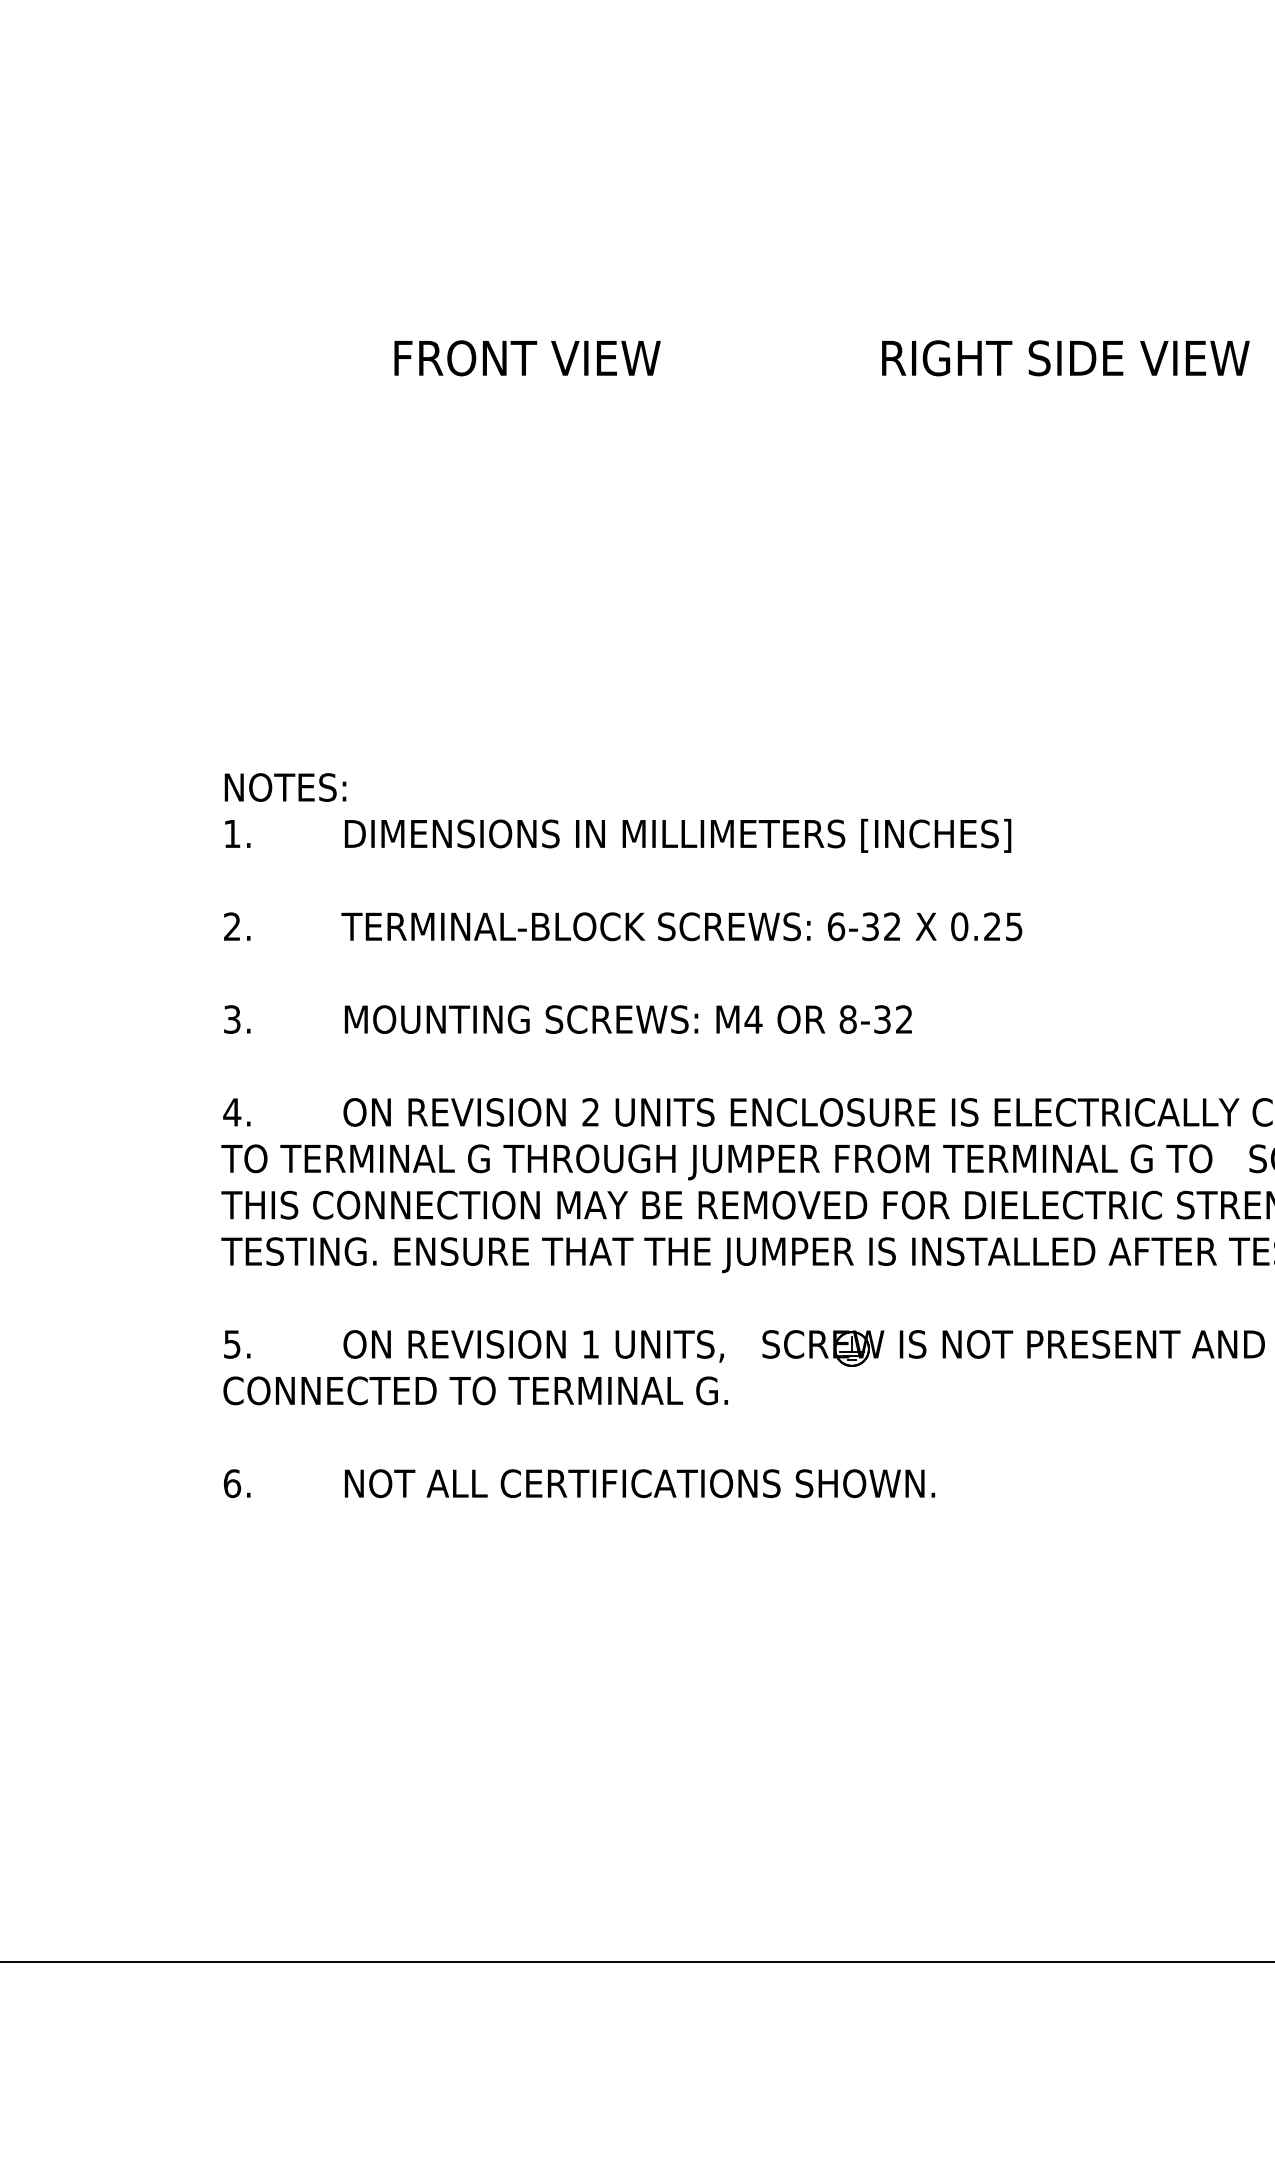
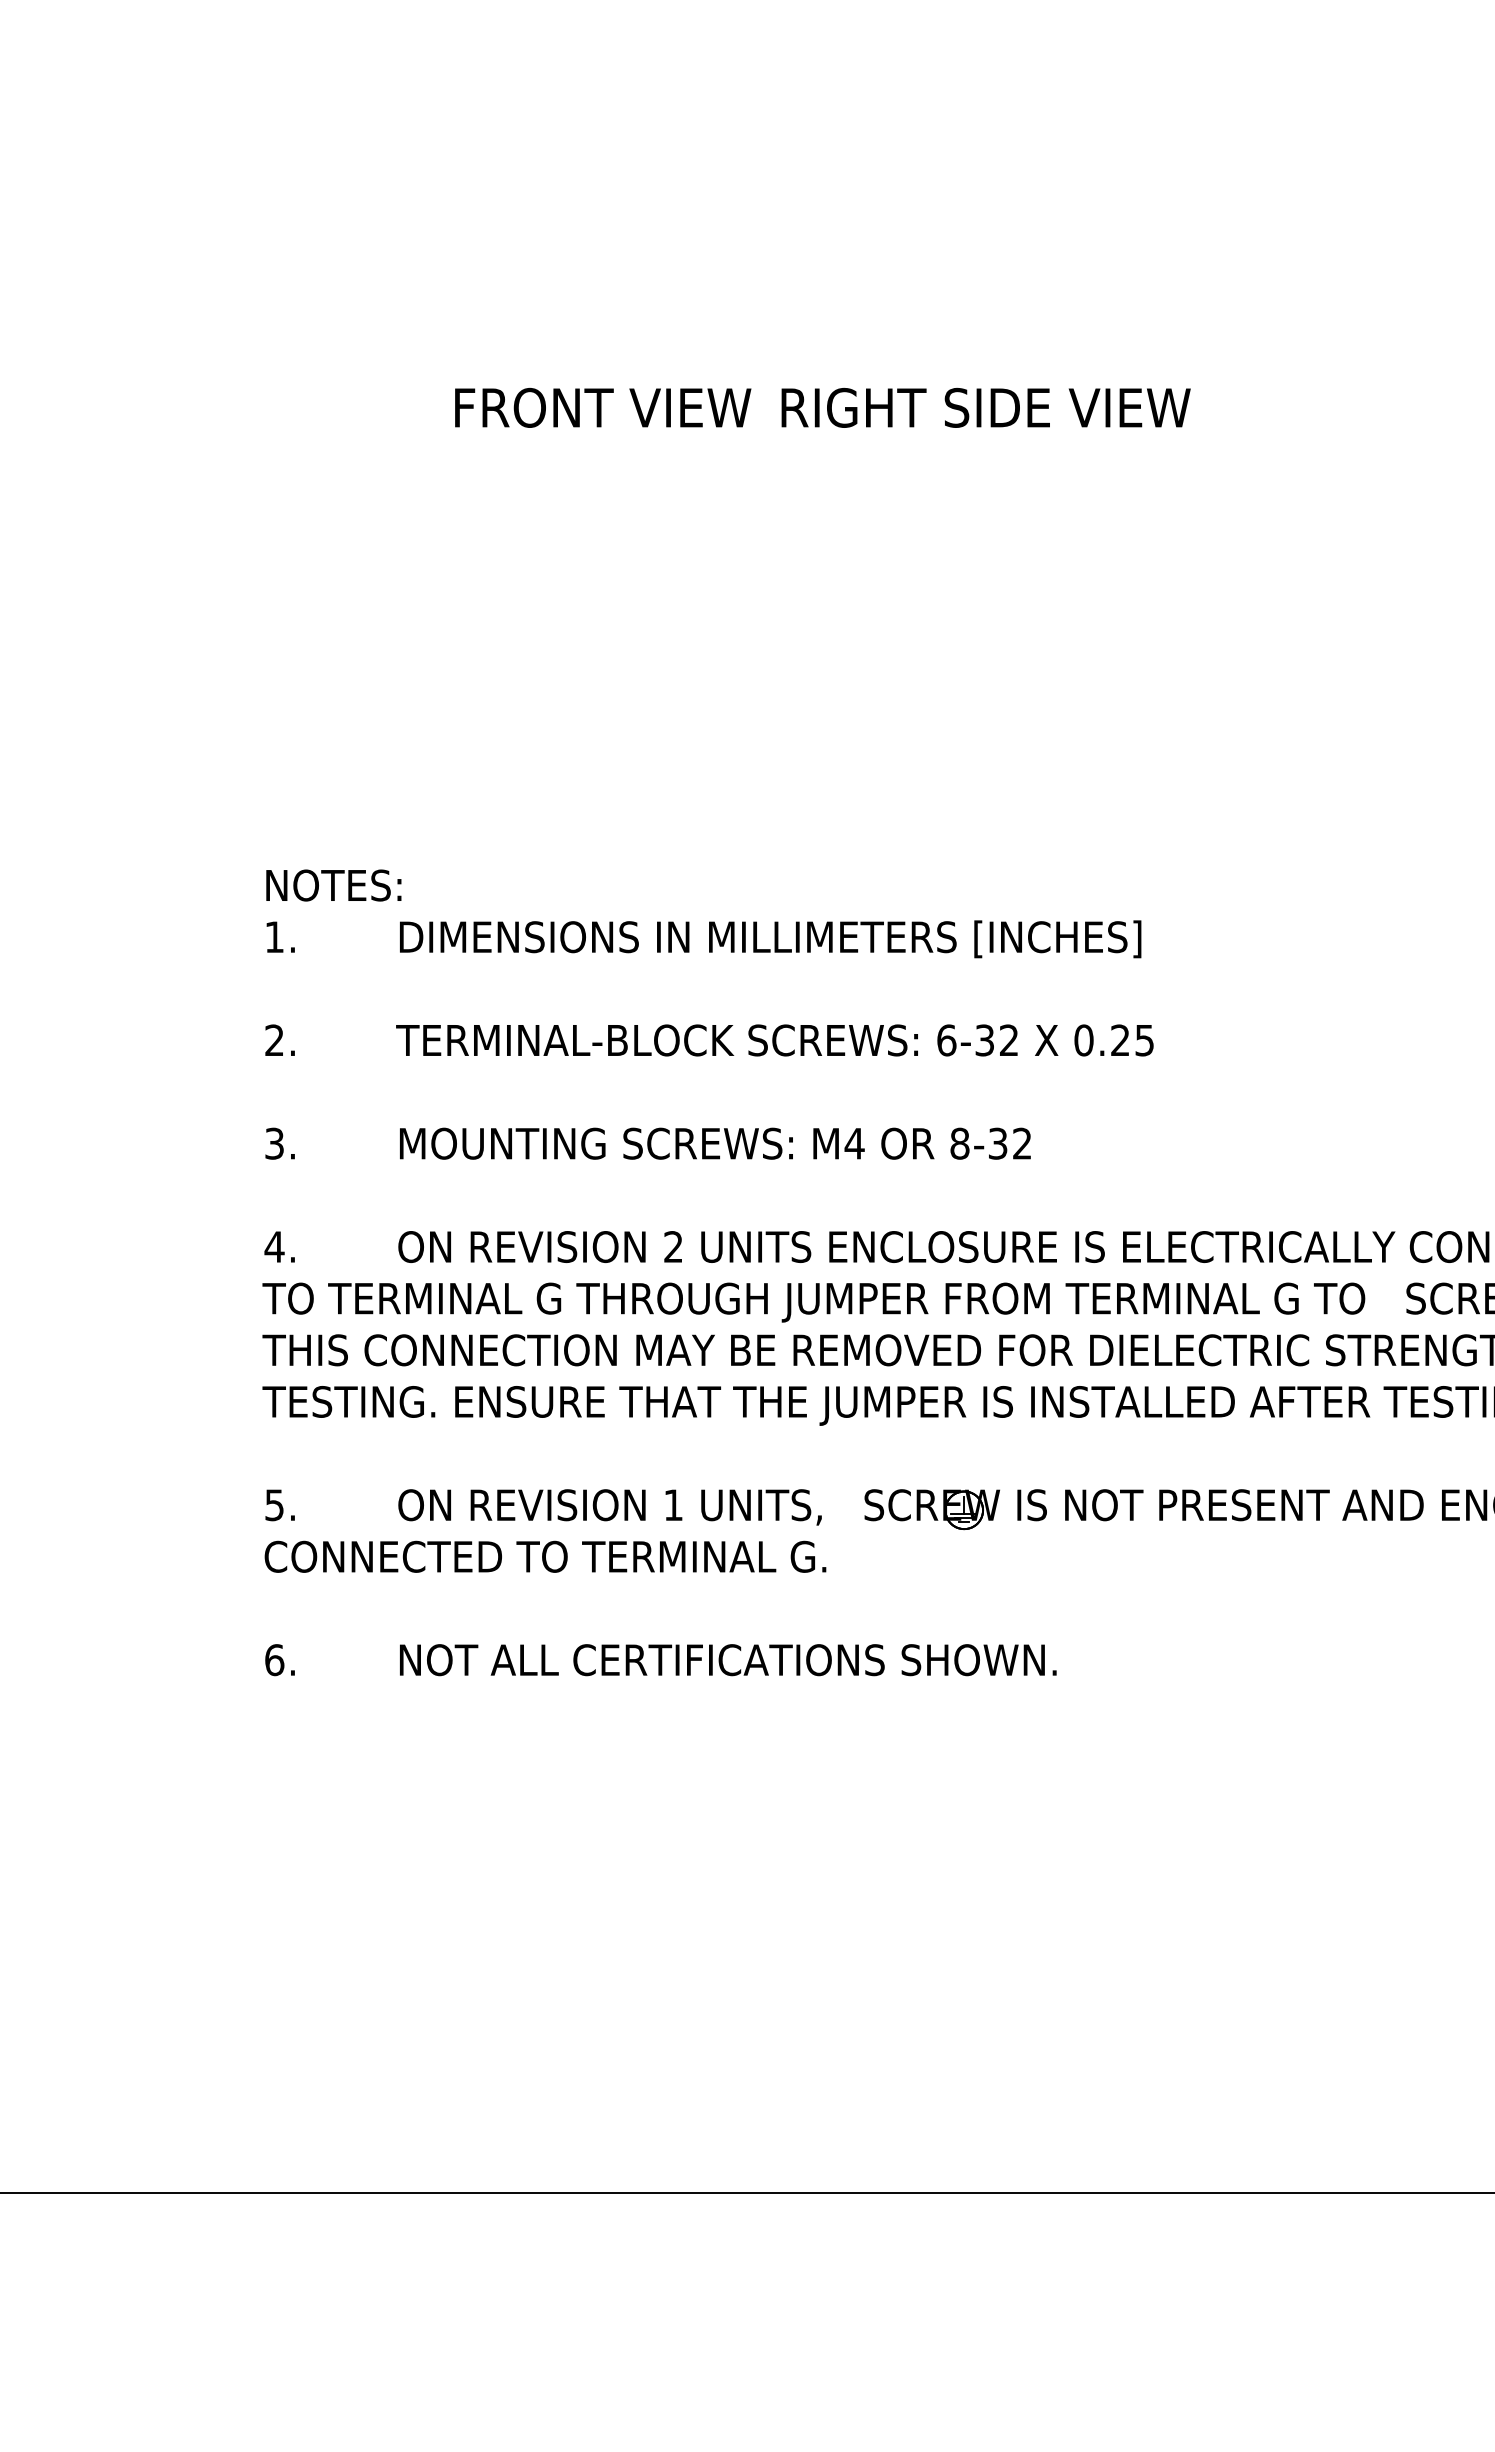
text: (1065, 357) -> (985, 407), moved

